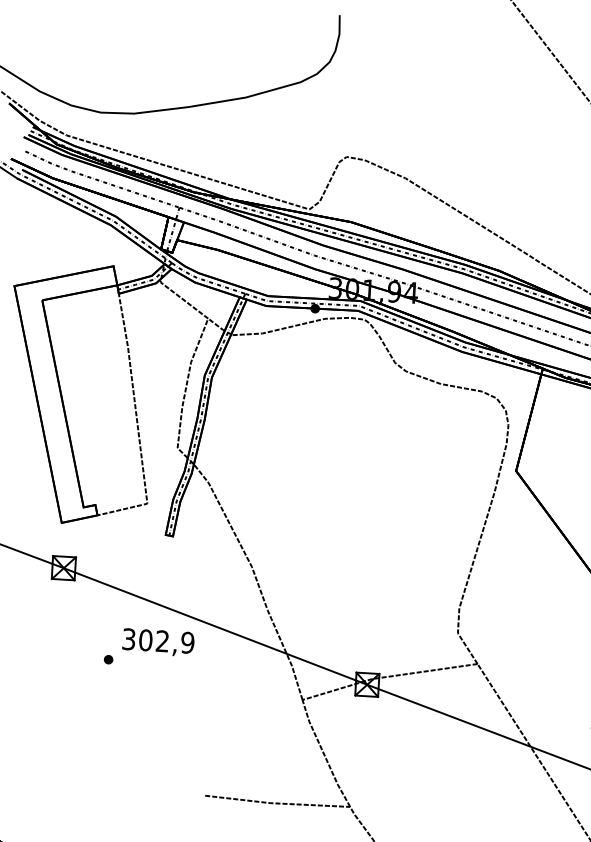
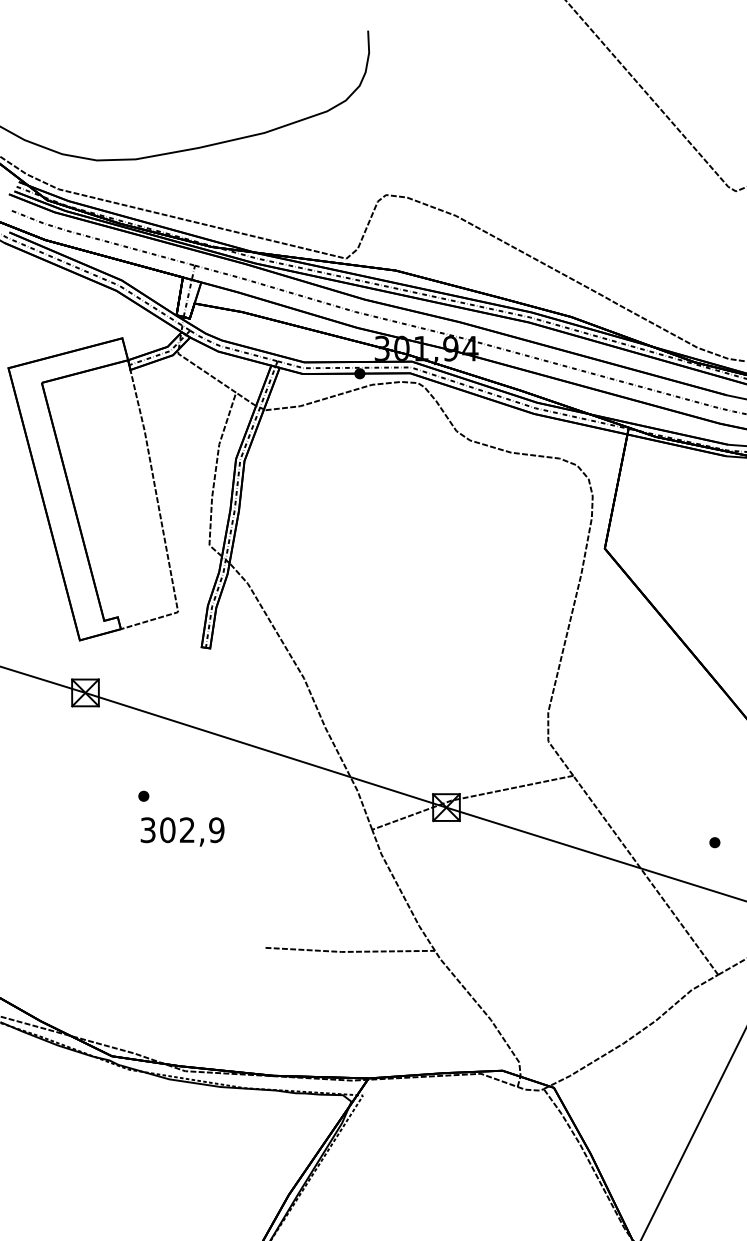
text: (158, 642) -> (182, 831), moved

